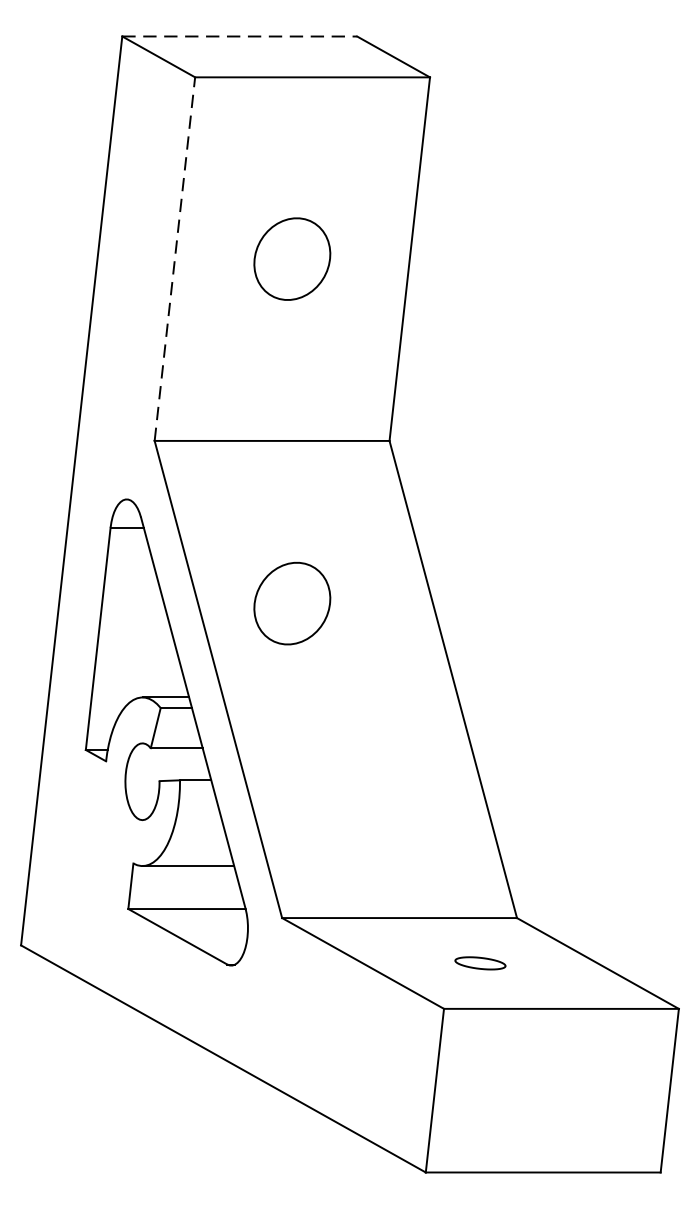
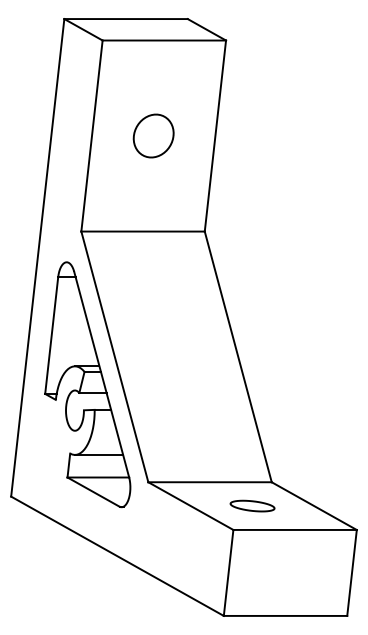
line: (240, 37) -> (126, 19), dashed -> solid
line: (175, 258) -> (92, 135), dashed -> solid
part: (291, 602) -> (153, 316), removed
part: (480, 962) -> (252, 505), size x1.67

